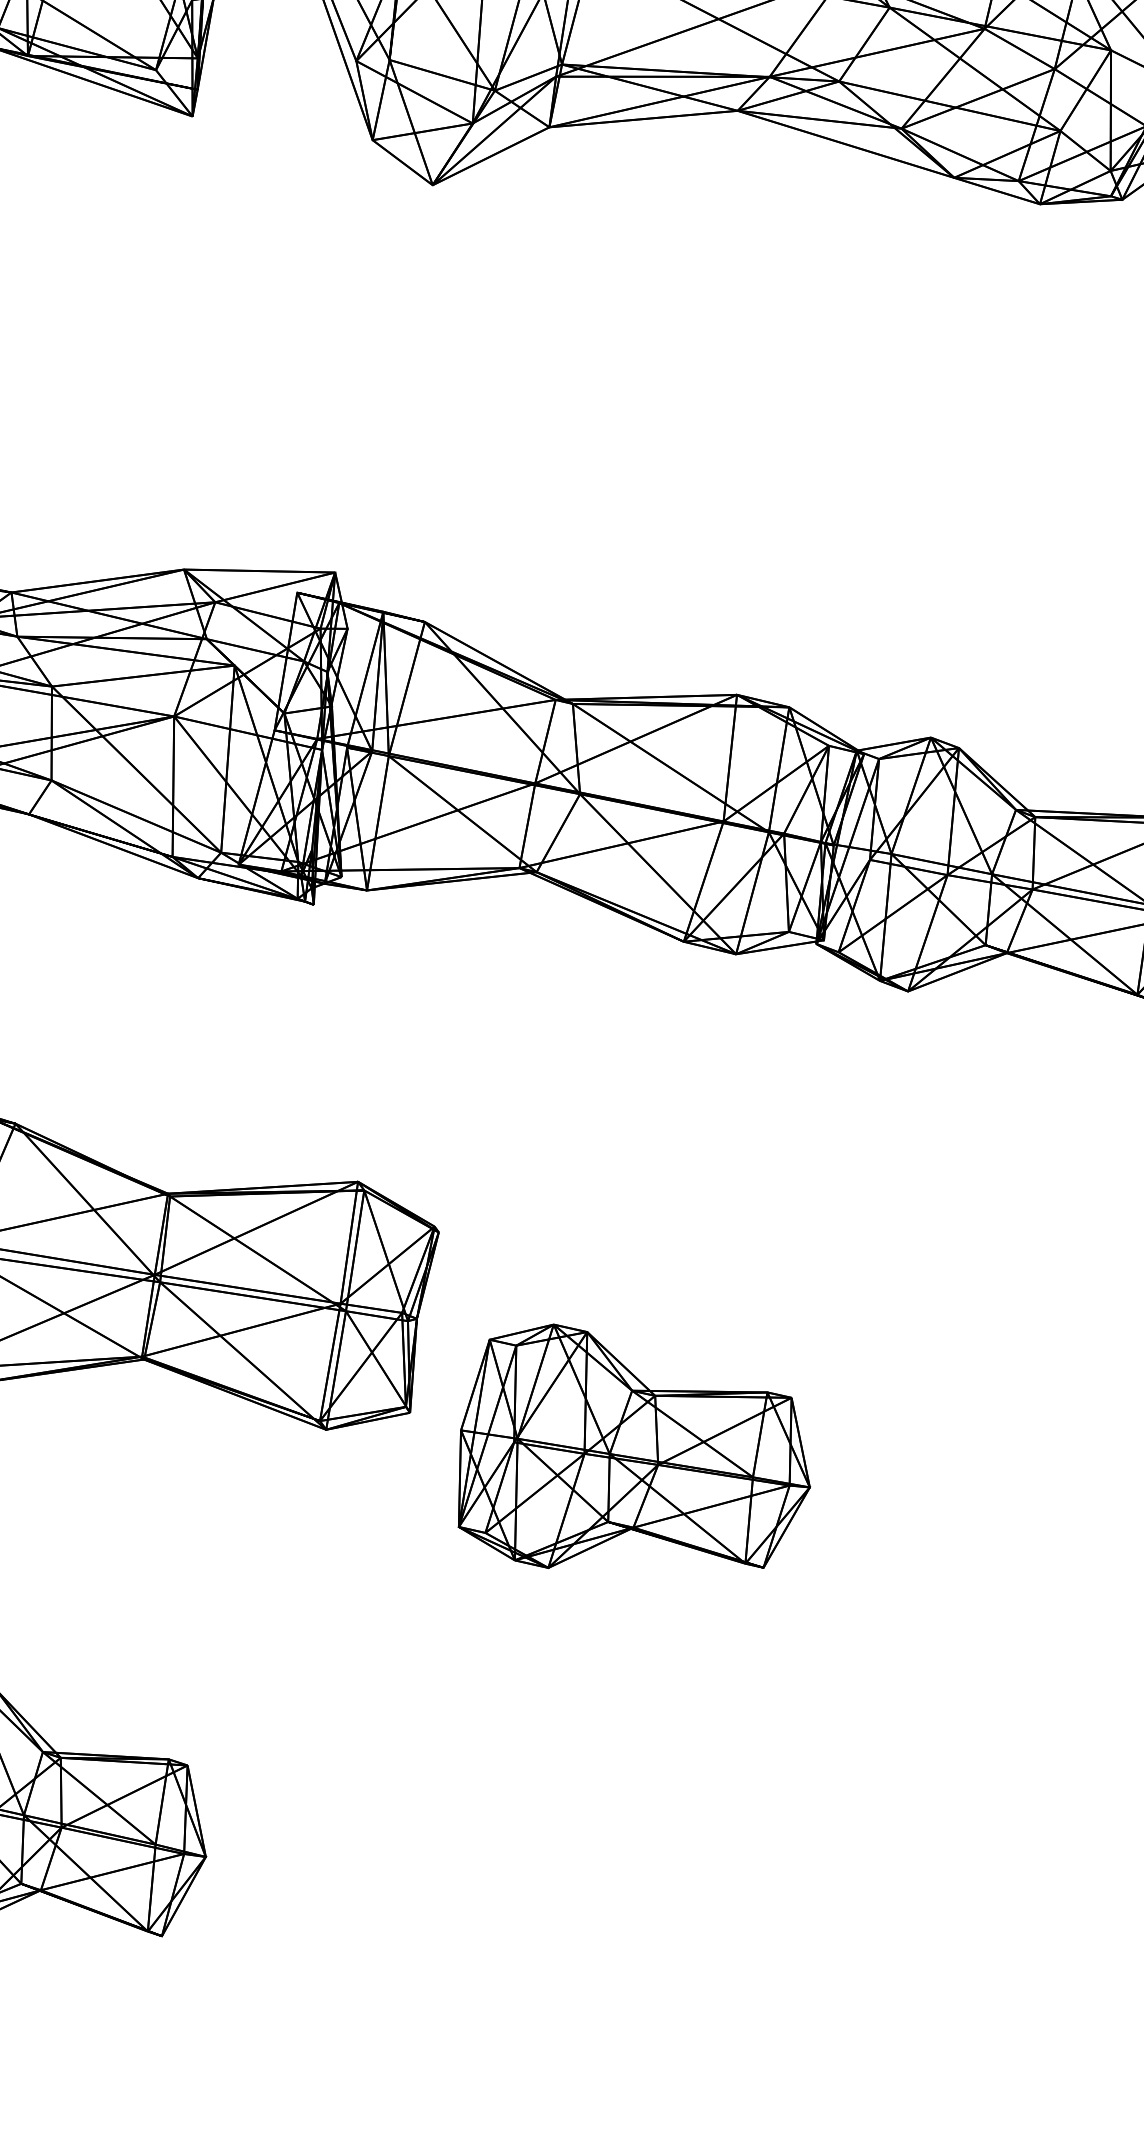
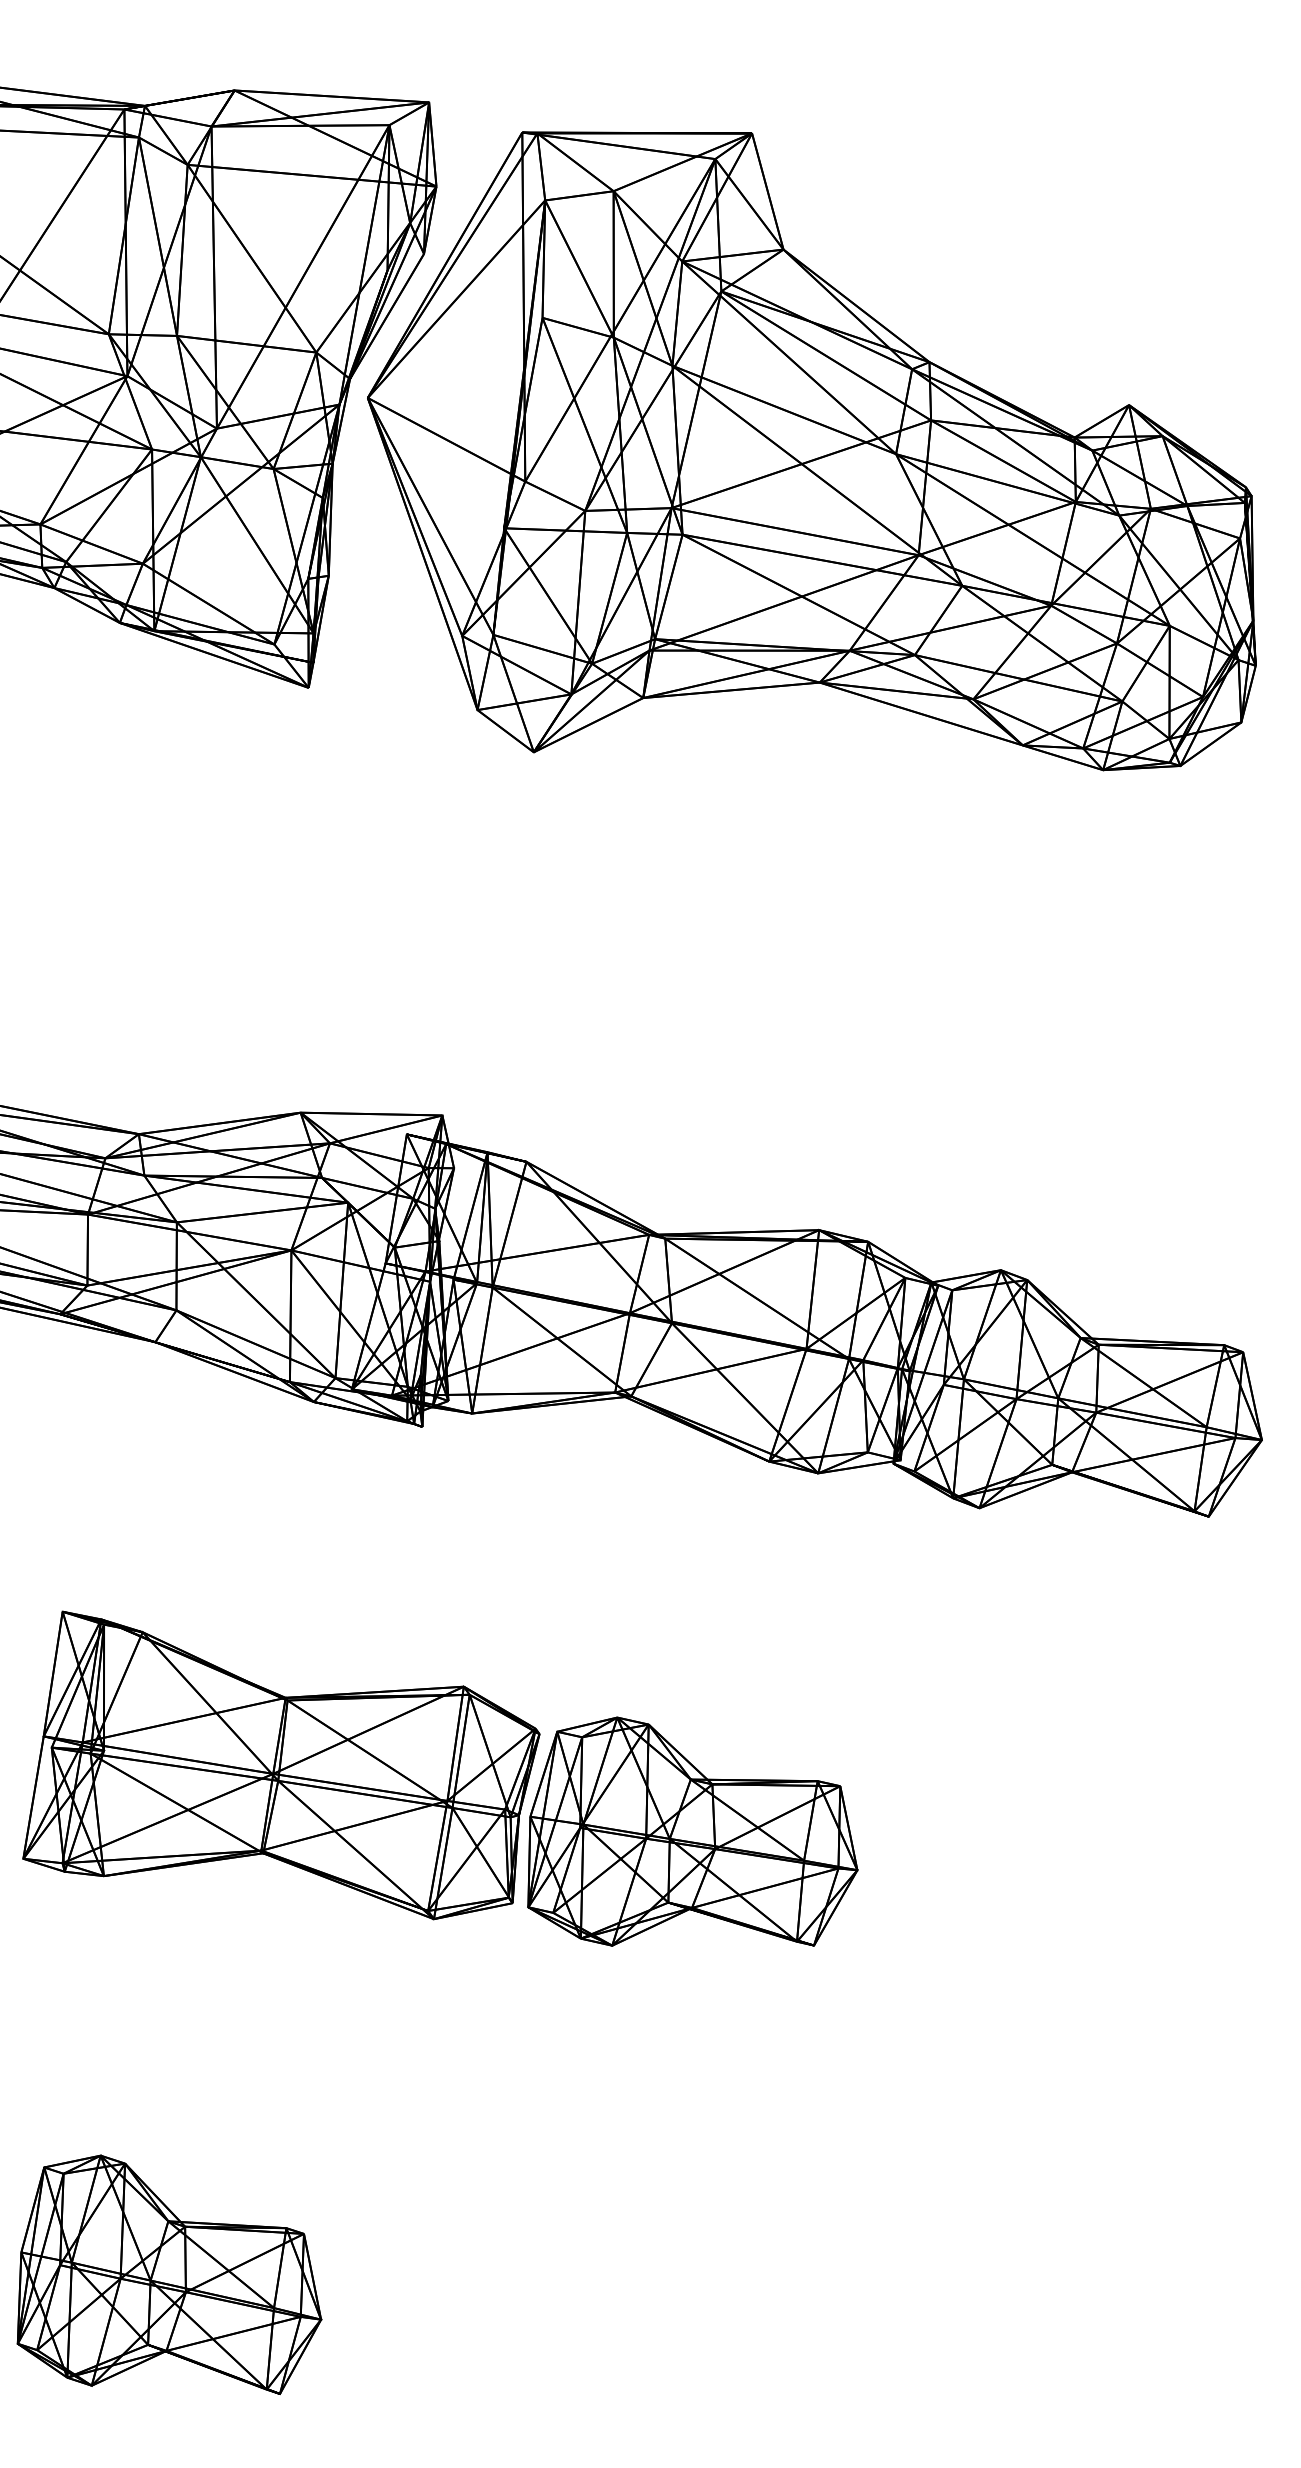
part: (633, 1446) -> (692, 1831), moved

